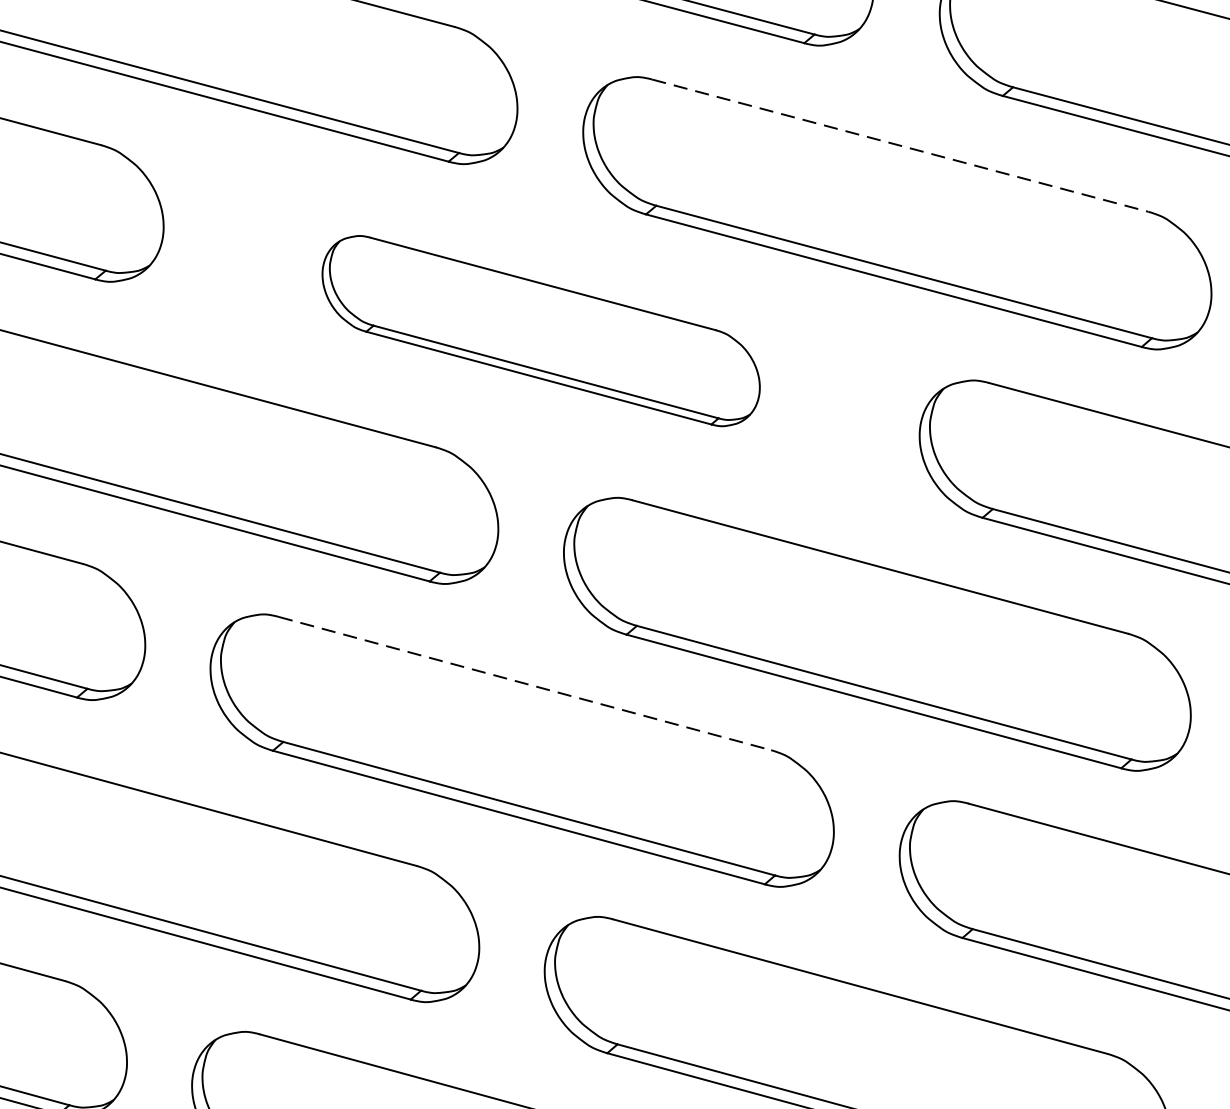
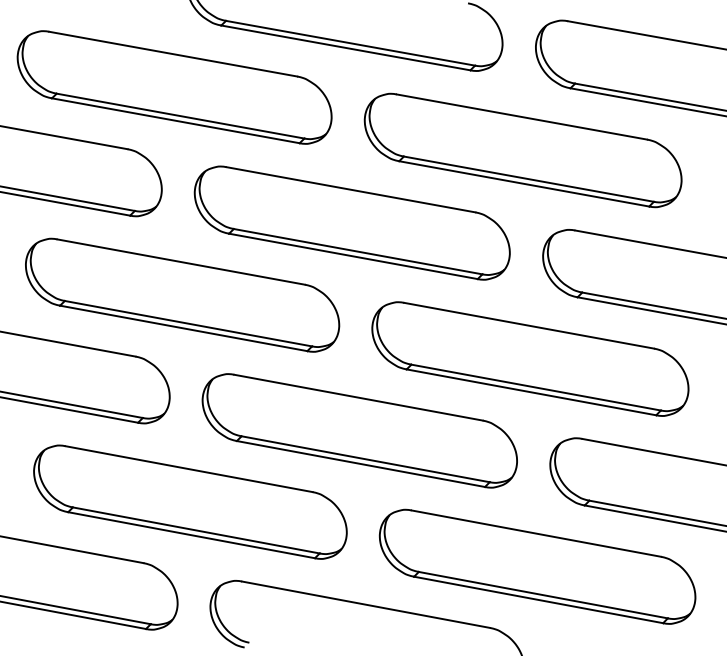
line: (901, 146) -> (522, 117), dashed -> solid
part: (539, 329) -> (351, 222), size x1.43
line: (526, 683) -> (359, 397), dashed -> solid

